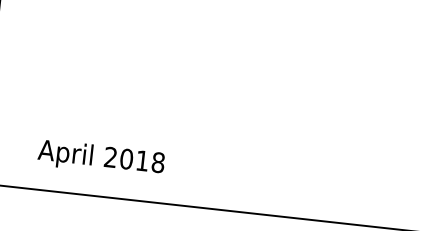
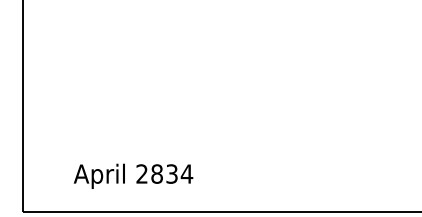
text: (143, 160) -> (172, 173), 2018 -> 2834

